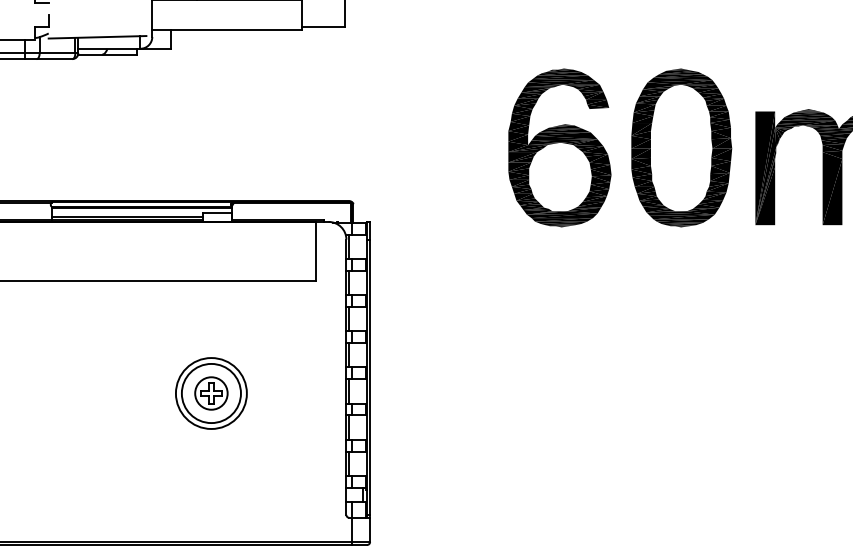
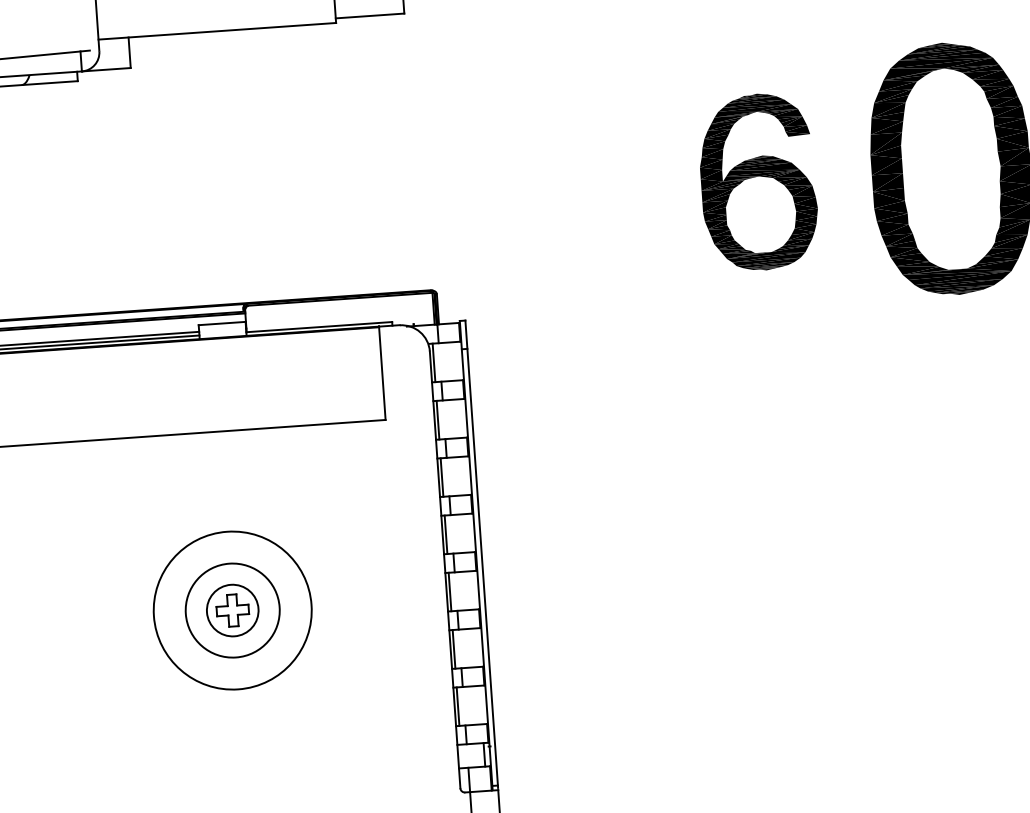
part: (559, 147) -> (757, 181), size x0.7
circle: (210, 393) -> (231, 610), size x1.4

